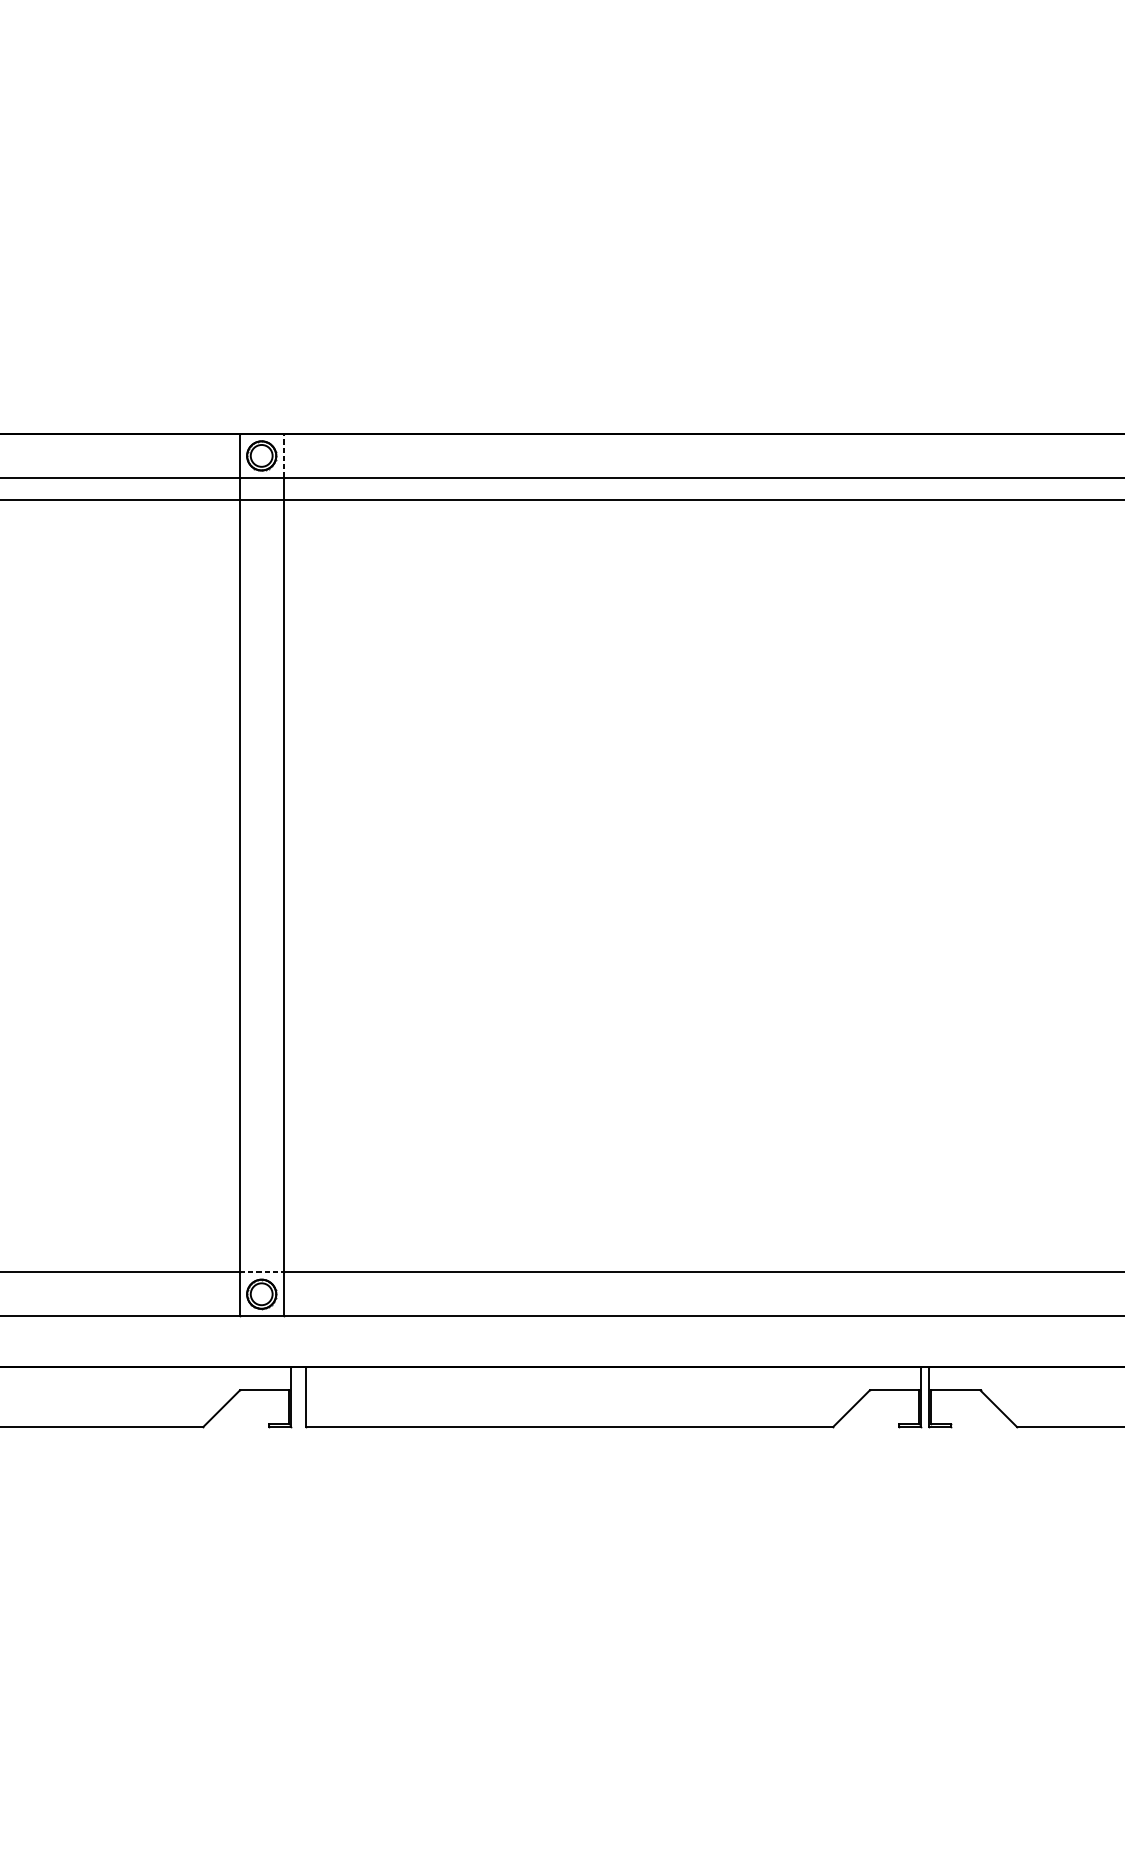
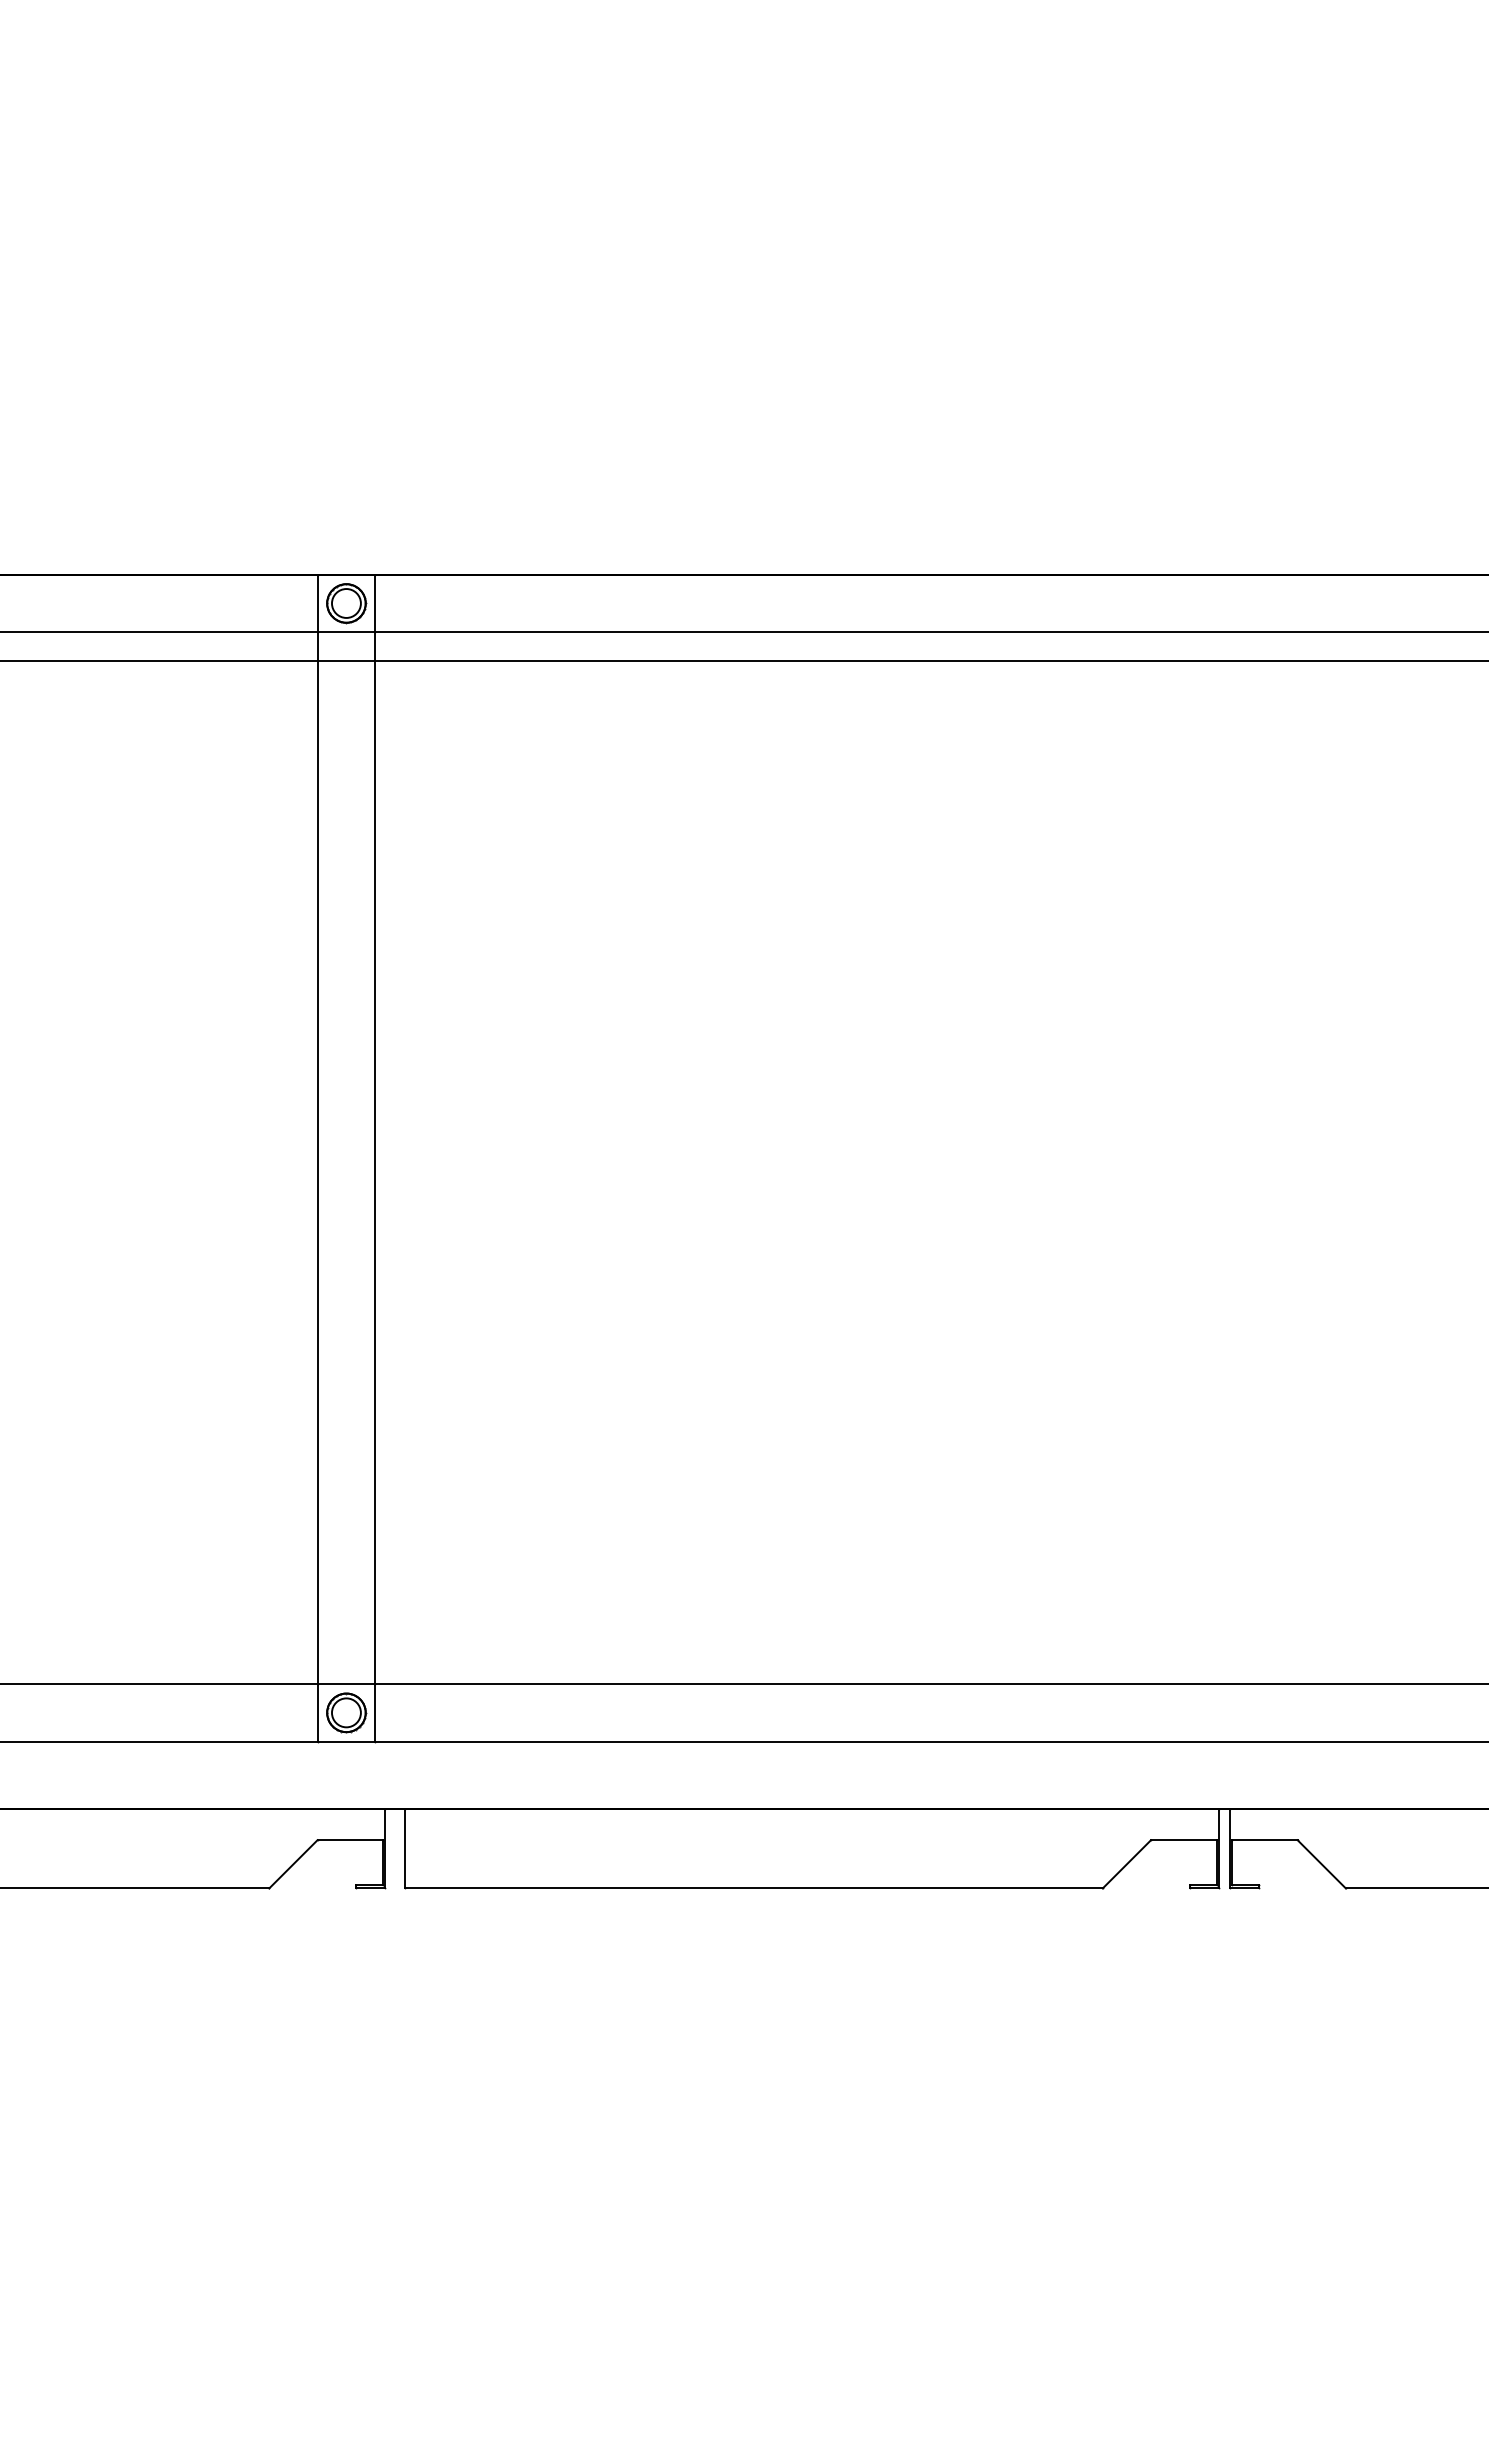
line: (283, 455) -> (375, 603), dashed -> solid
line: (261, 1272) -> (346, 1683), dashed -> solid

